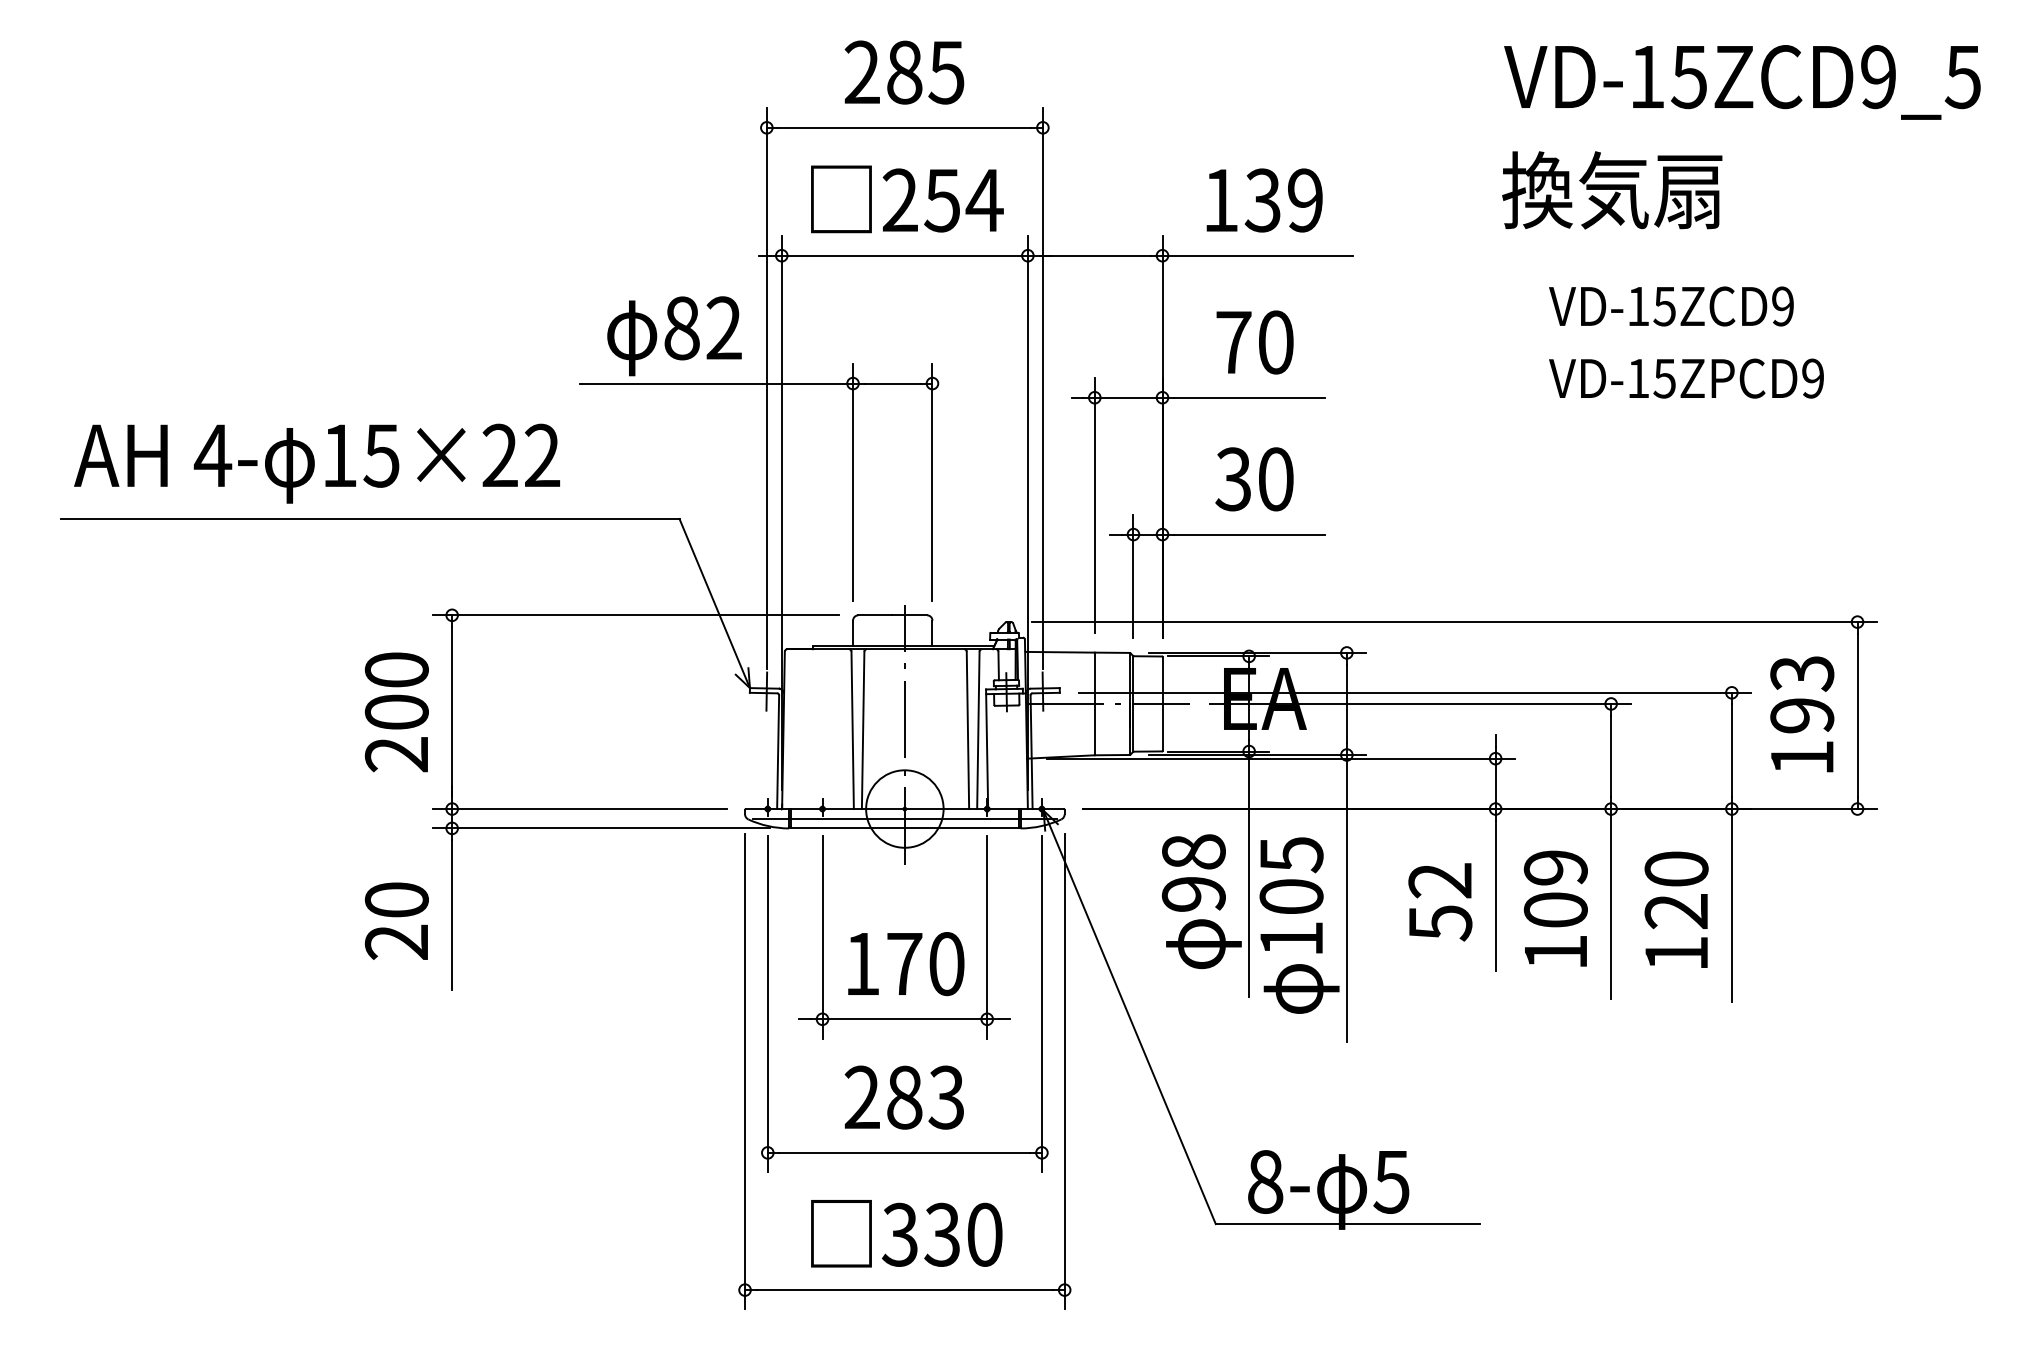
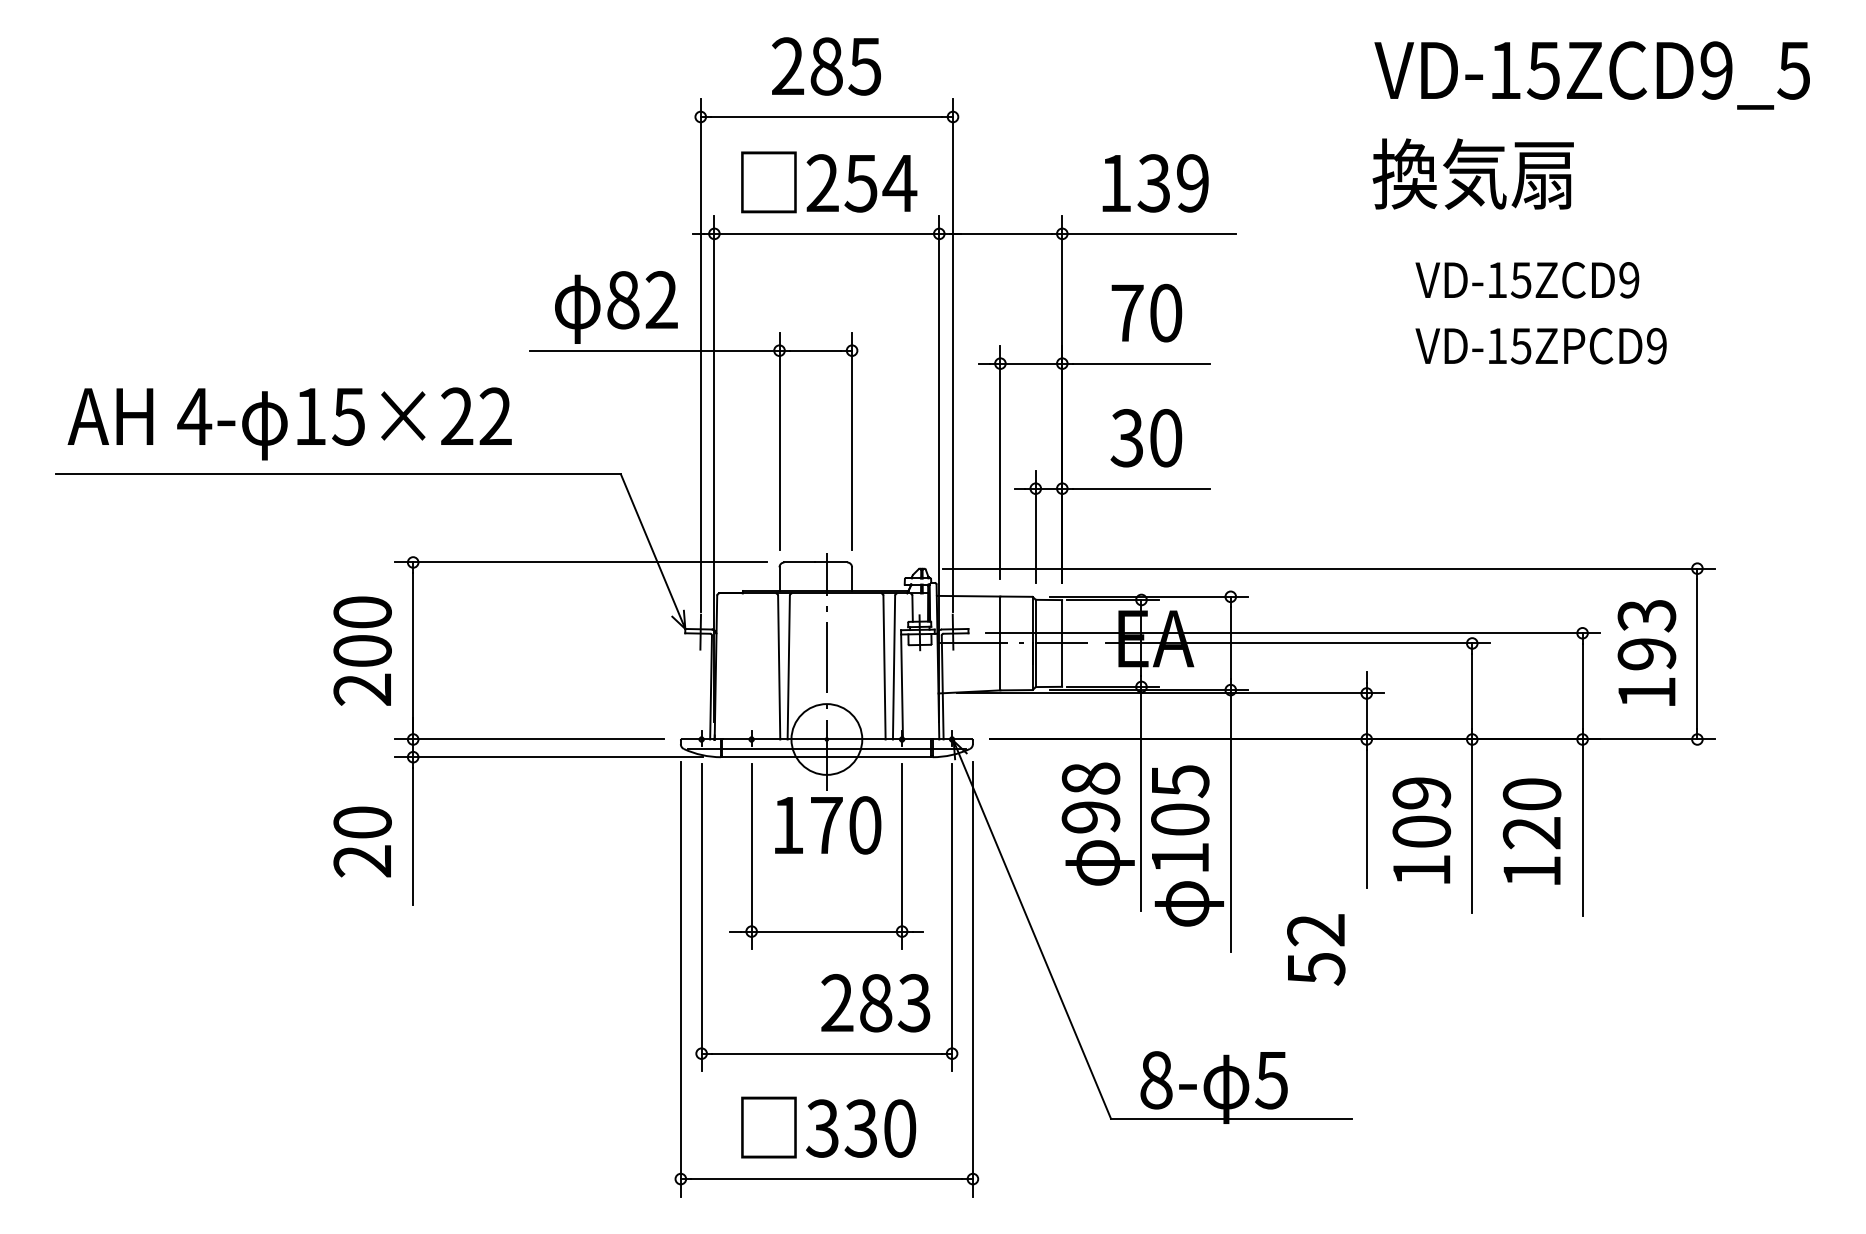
text: (1440, 902) -> (1316, 950), moved
text: (906, 964) -> (828, 825), moved
text: (903, 1097) -> (874, 1003), moved

